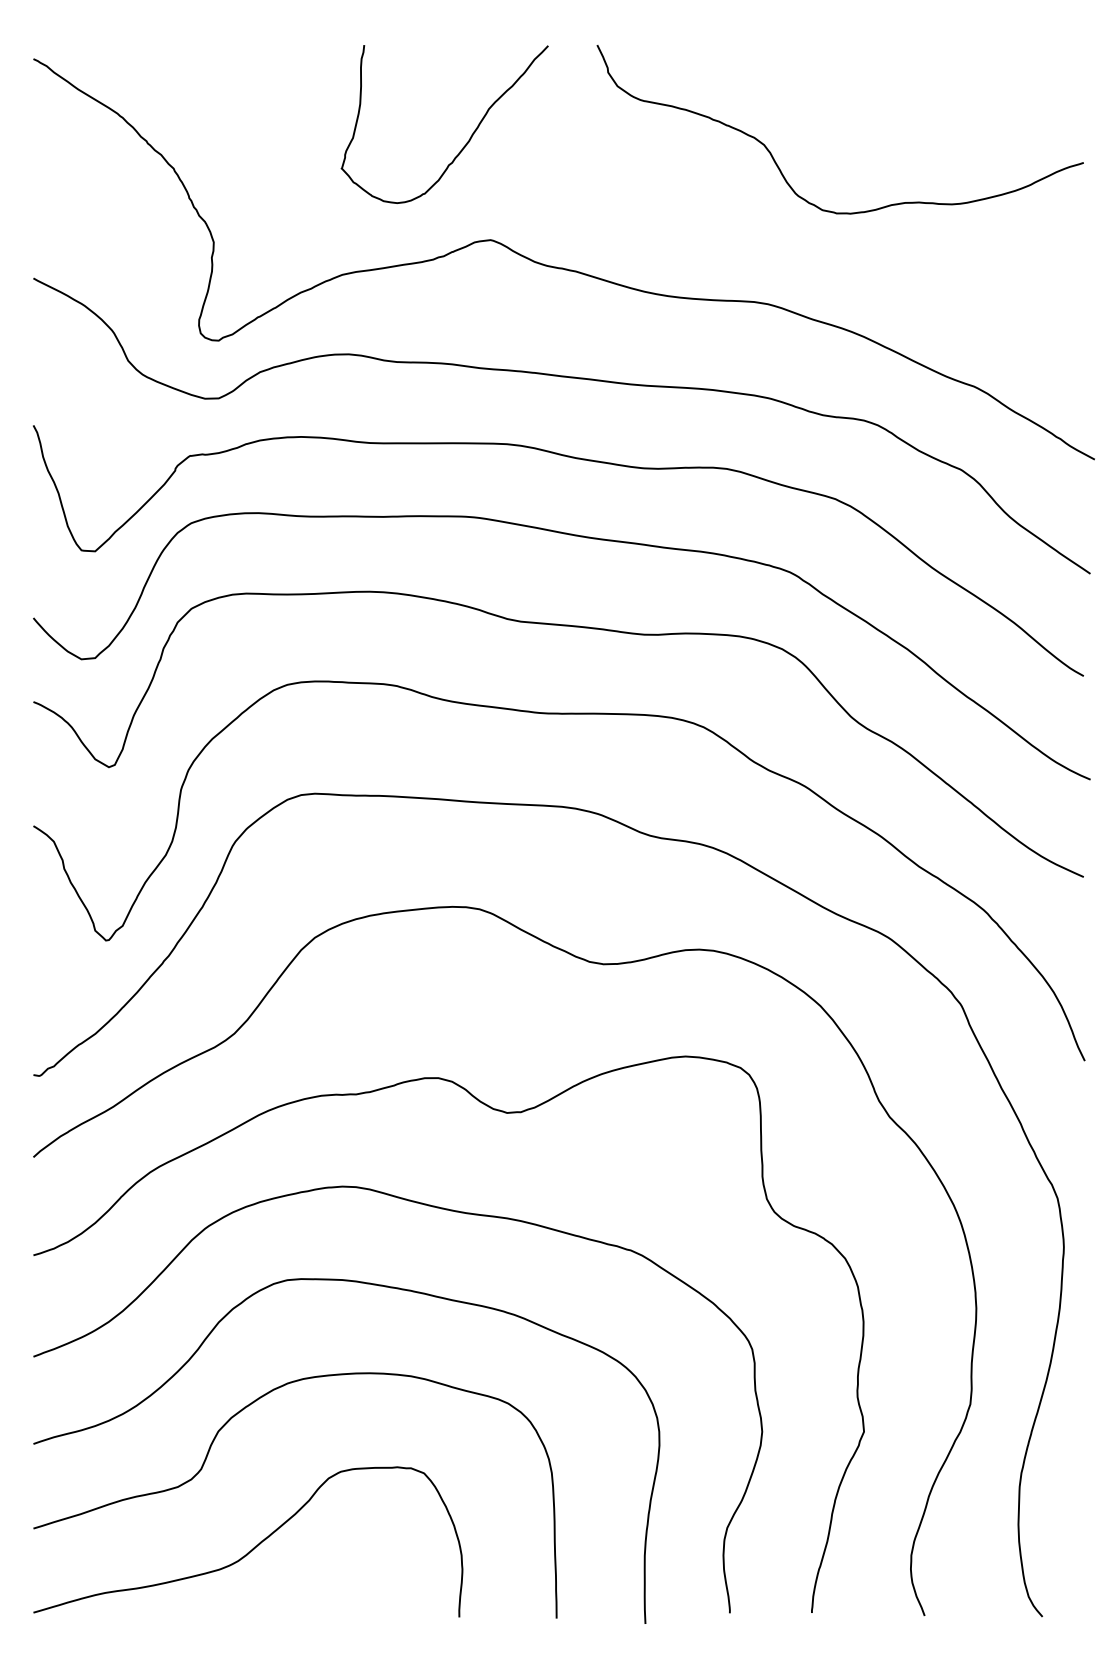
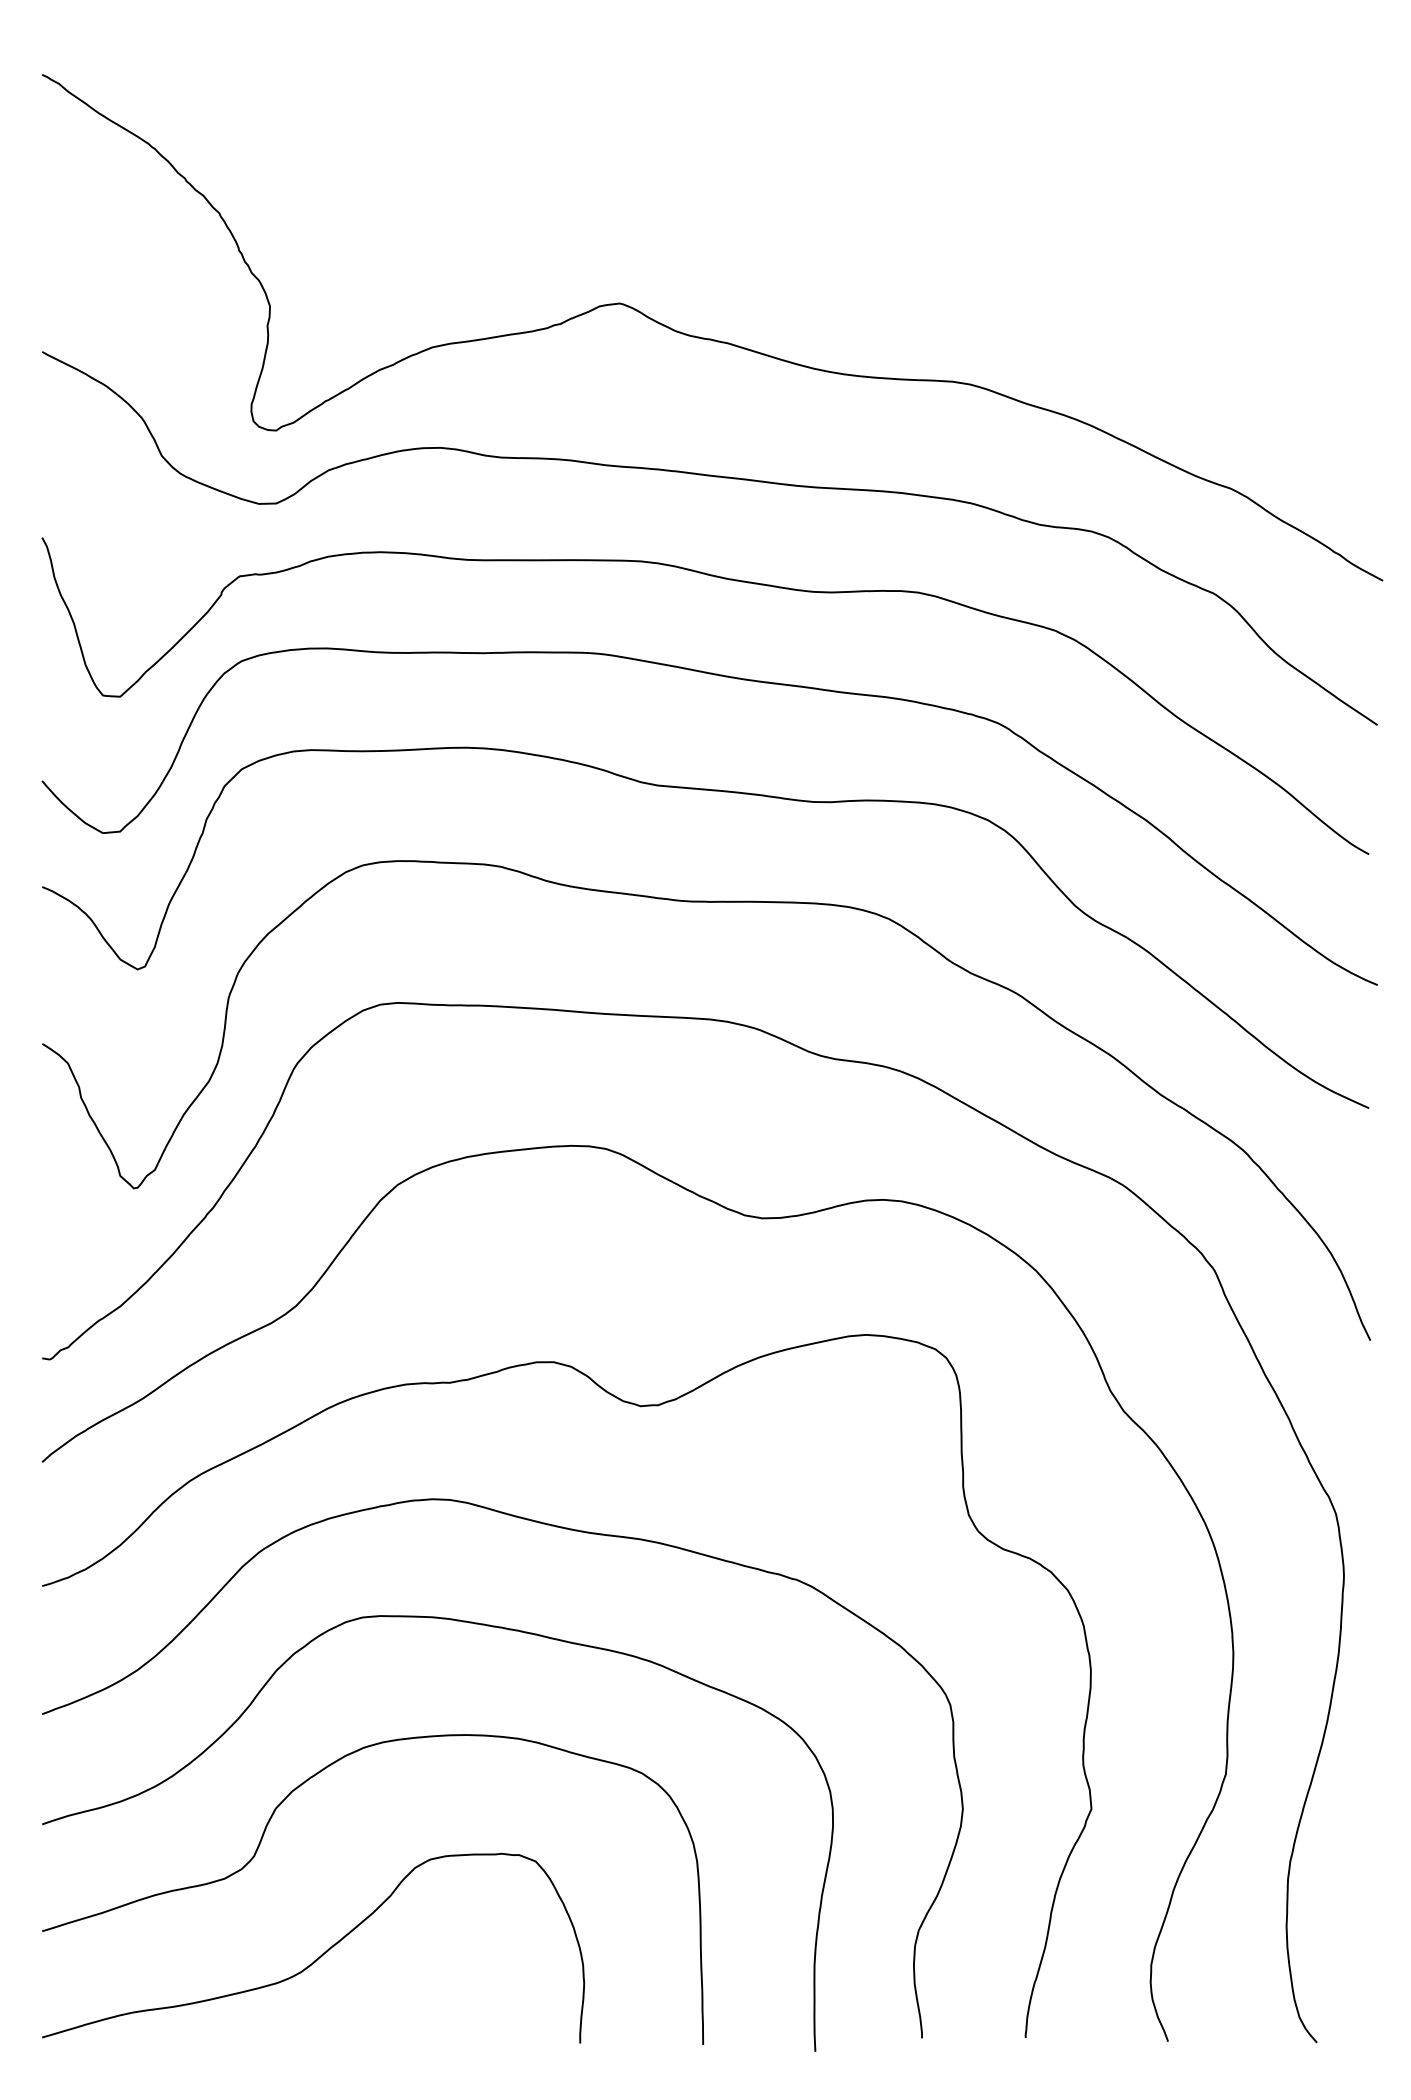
curve: (466, 142) -> (589, 180), removed
curve: (777, 163) -> (982, 206), removed

